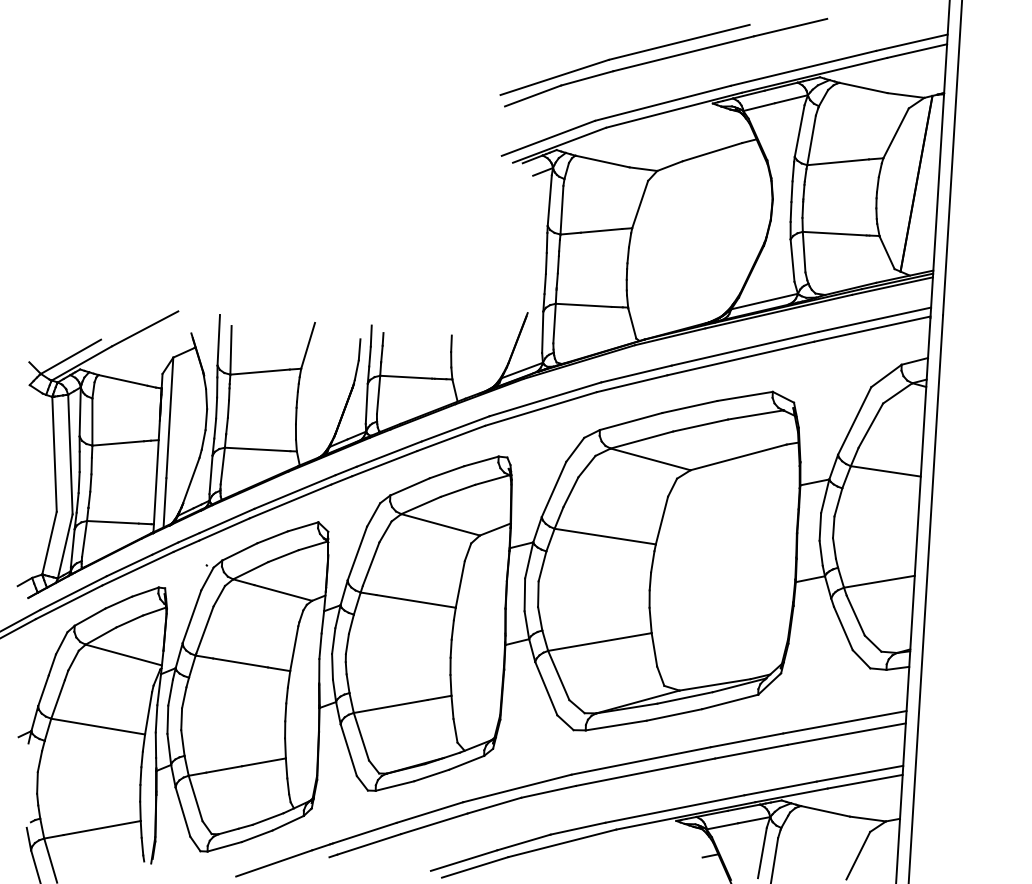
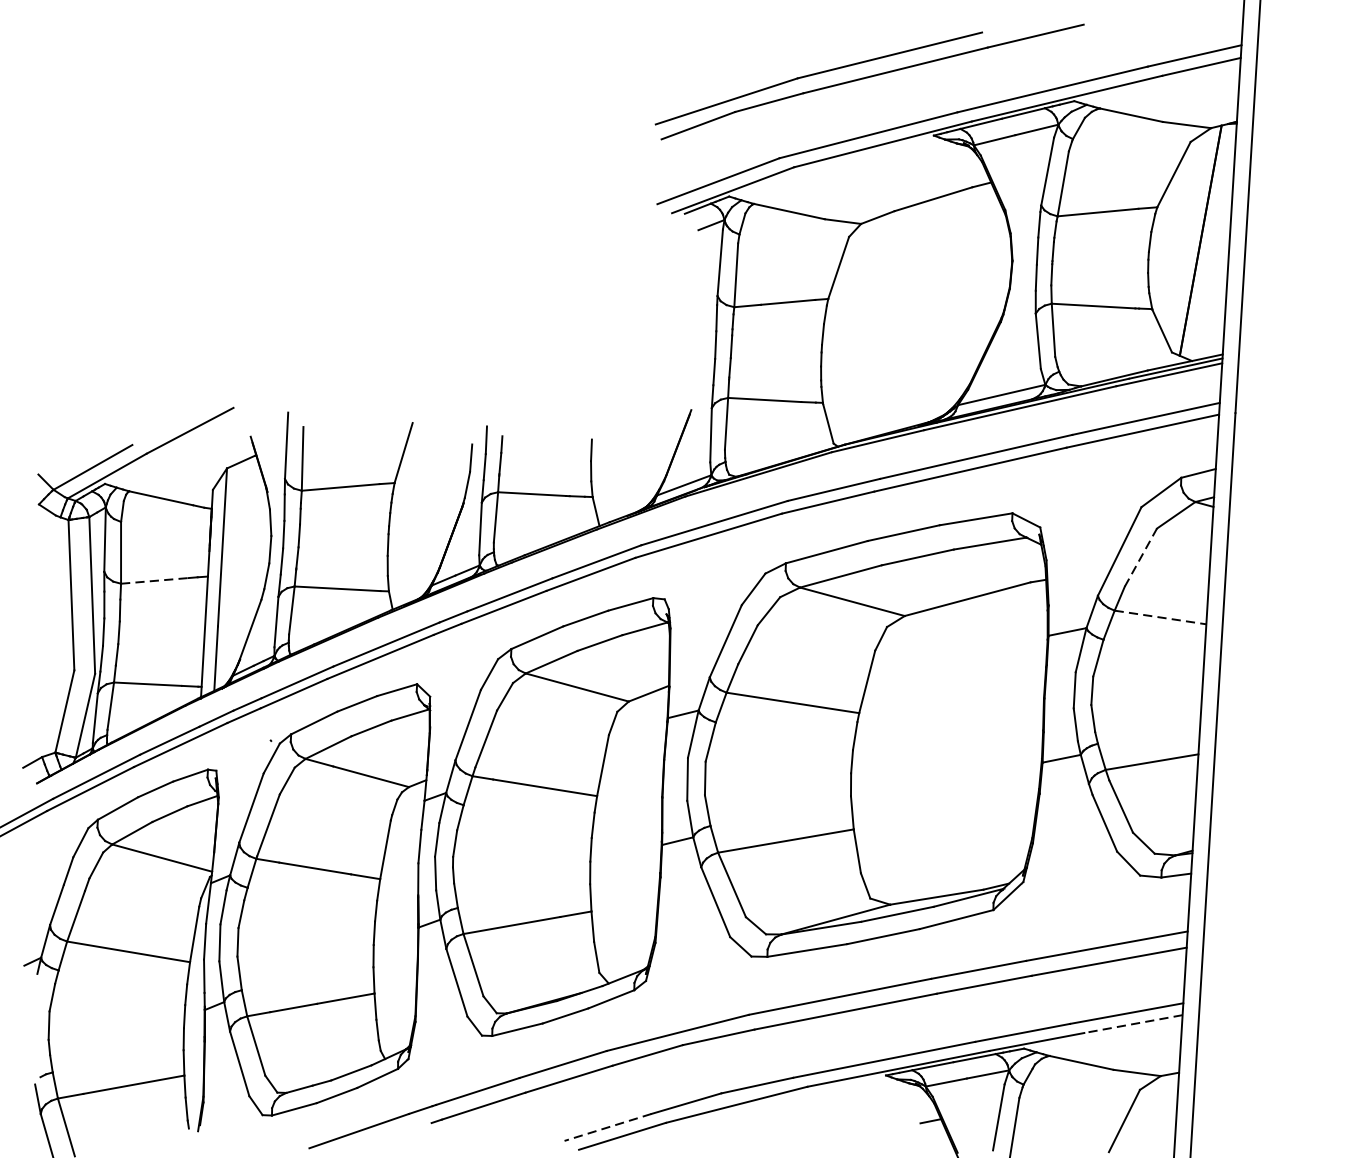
line: (871, 425) -> (1141, 557), solid -> dashed
line: (118, 443) -> (155, 580), solid -> dashed
line: (886, 471) -> (1161, 617), solid -> dashed
line: (864, 781) -> (1132, 1023), solid -> dashed
line: (464, 860) -> (608, 1127), solid -> dashed

